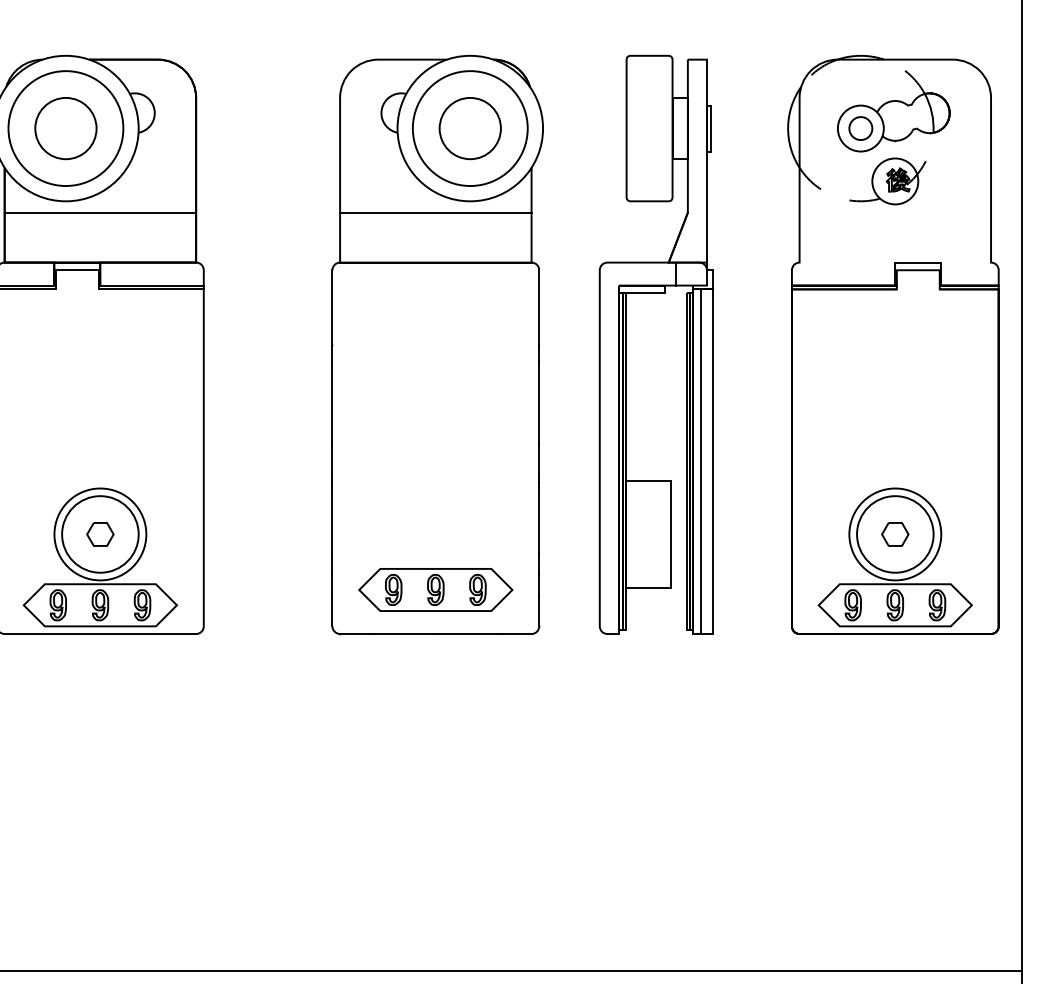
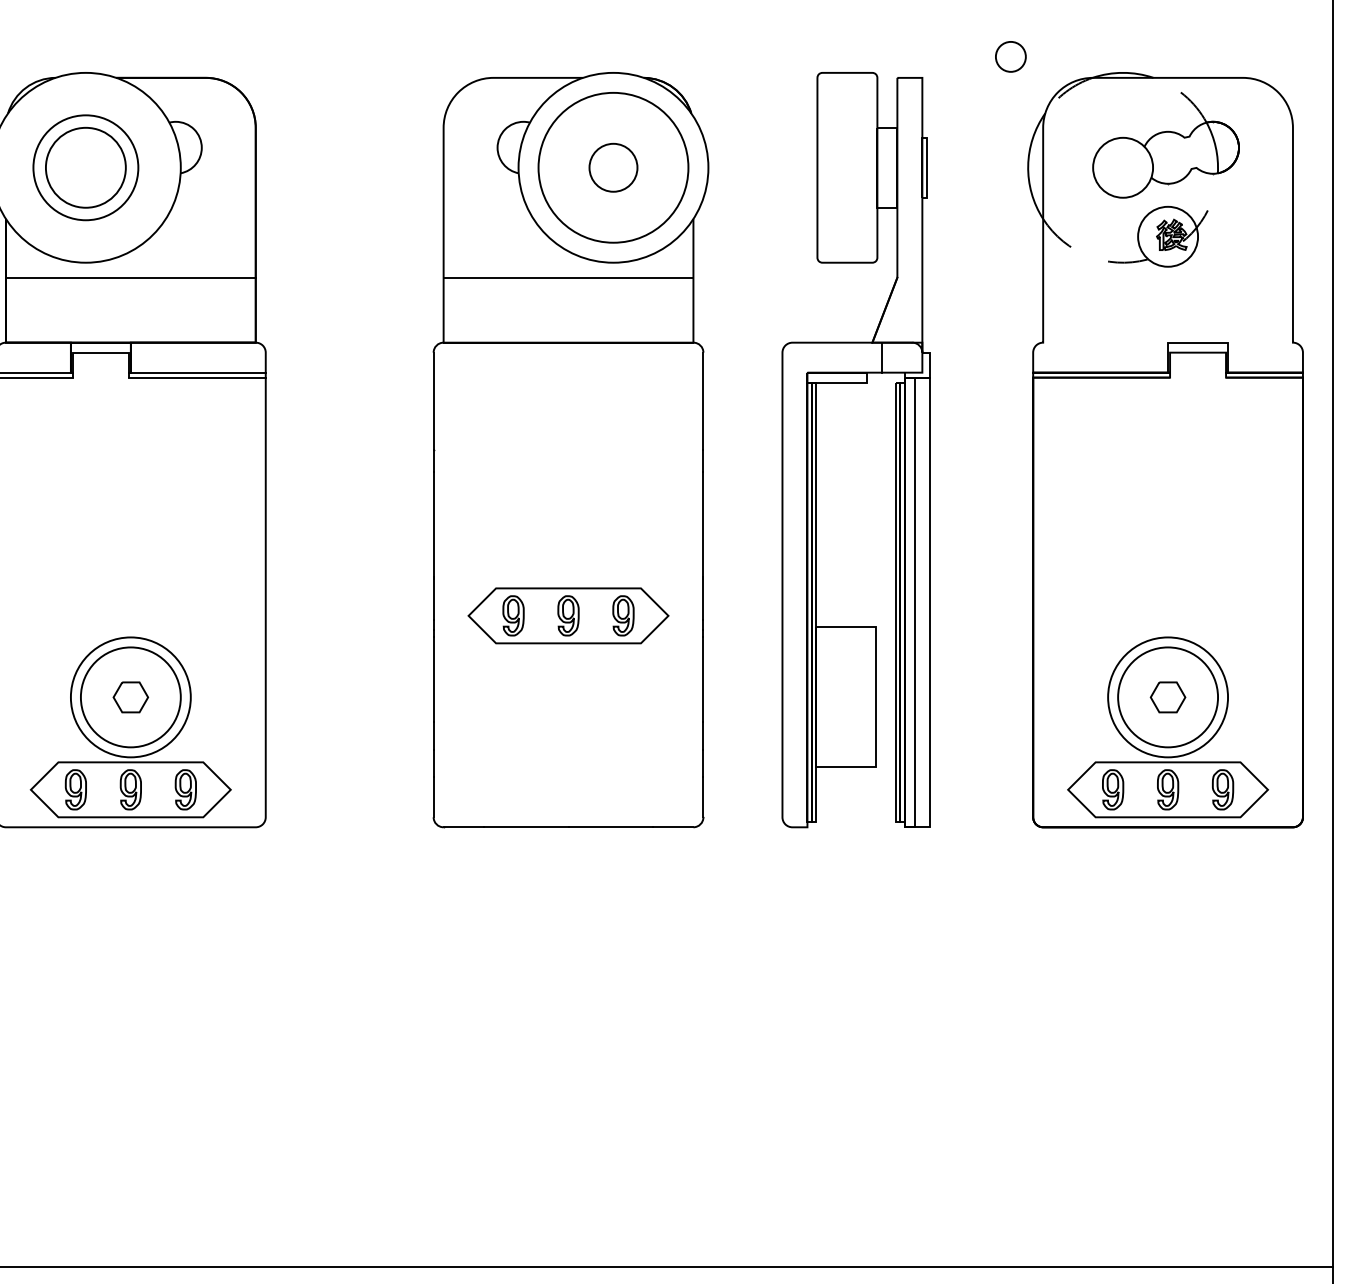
circle: (65, 128) -> (85, 167), size x0.7
circle: (469, 128) -> (612, 167), size x0.6
circle: (860, 128) -> (1010, 56), moved
part: (435, 589) -> (568, 615), moved

